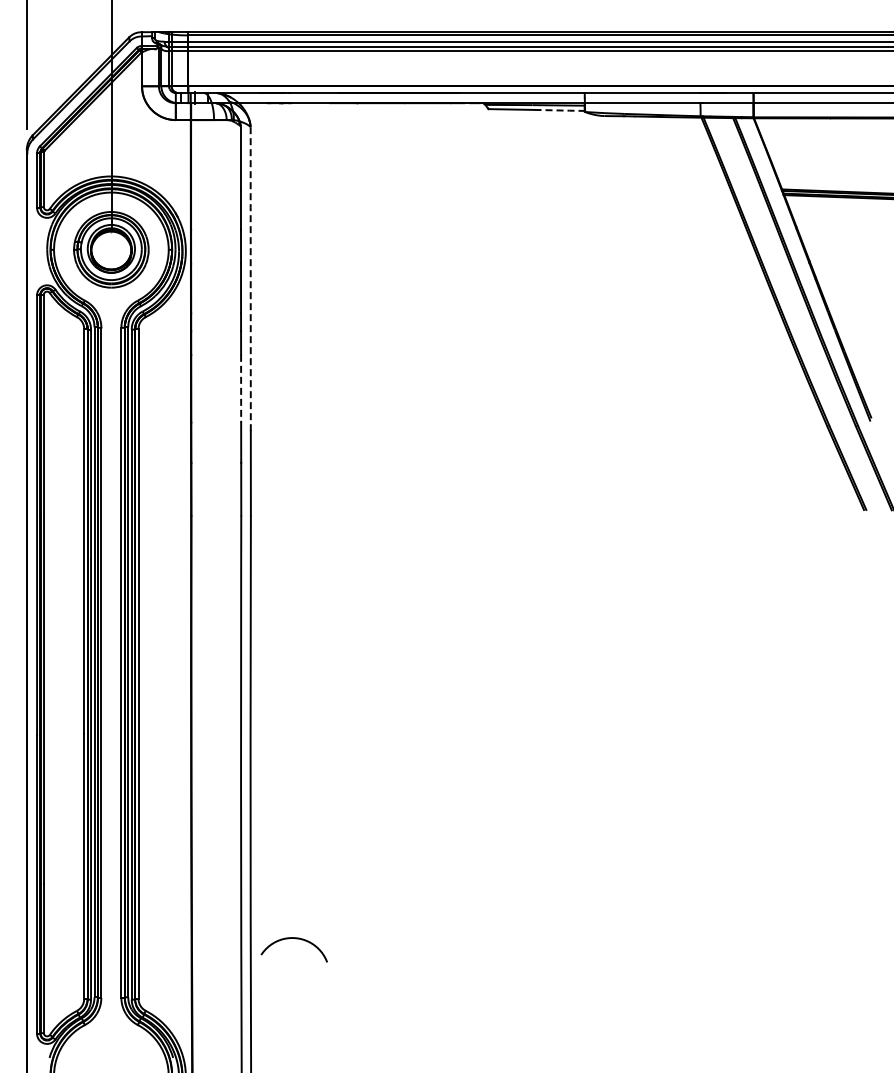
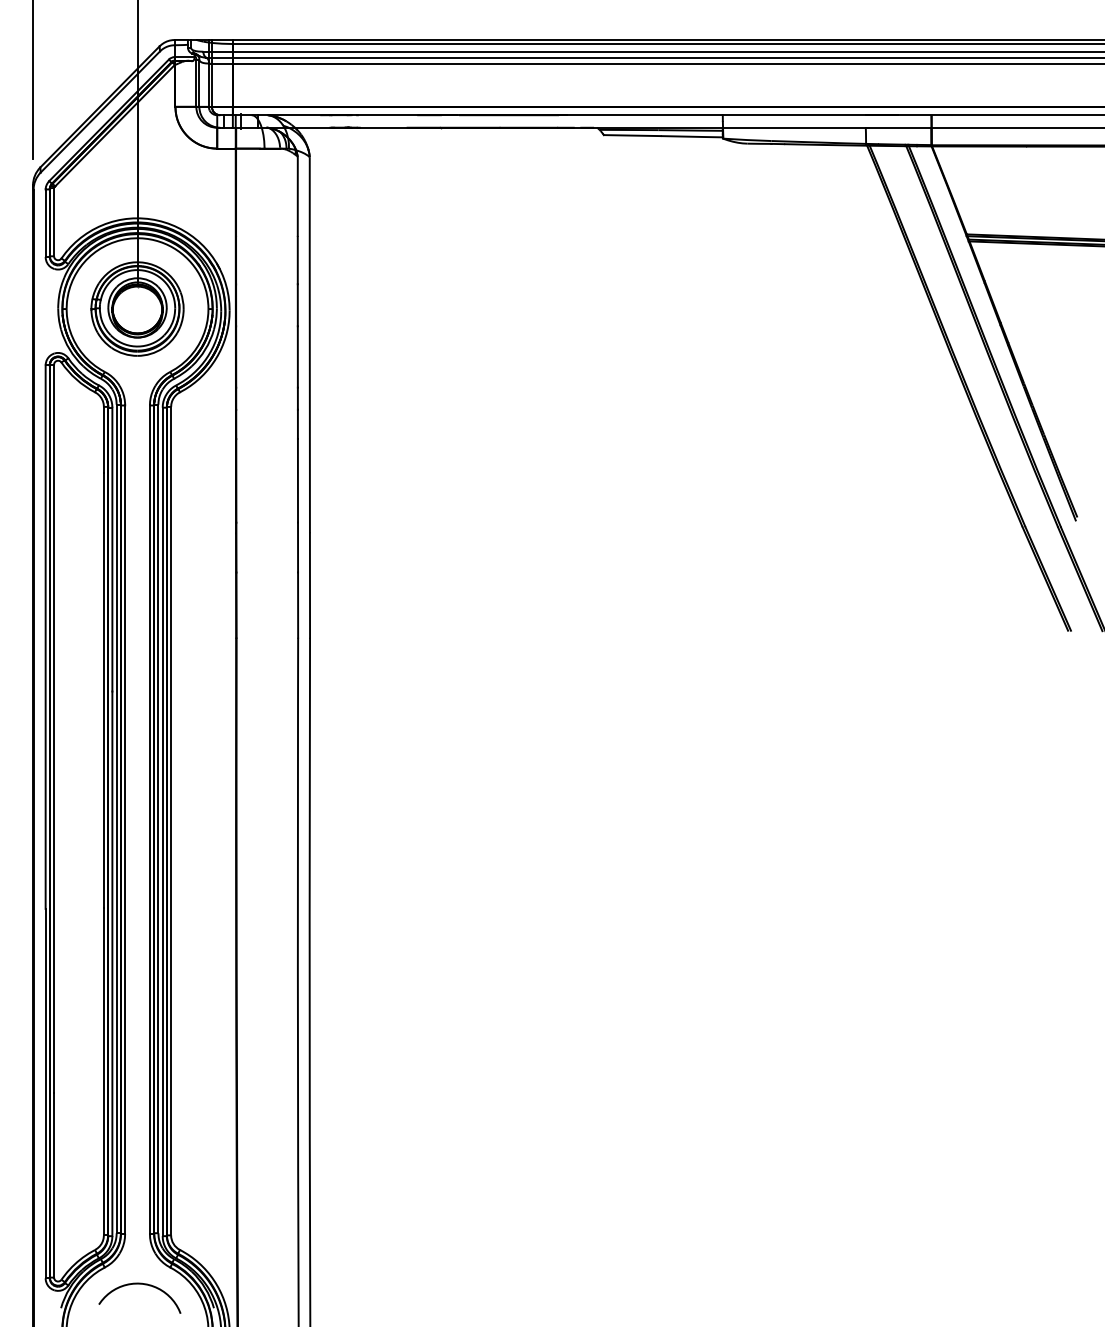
line: (560, 110) -> (692, 136), dashed -> solid
line: (250, 278) -> (309, 344), dashed -> solid
line: (241, 388) -> (298, 480), dashed -> solid
curve: (295, 939) -> (141, 1285), moved

